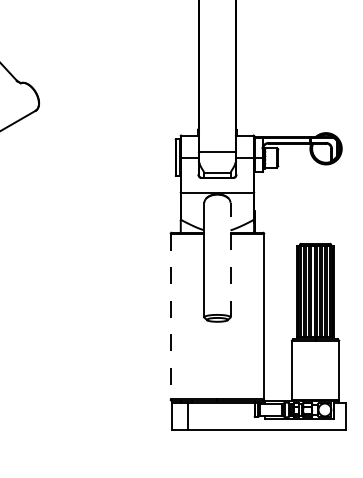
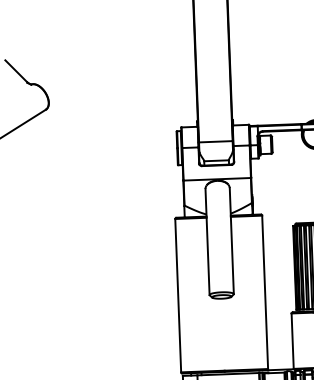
line: (230, 259) -> (231, 240), dashed -> solid
line: (170, 316) -> (178, 295), dashed -> solid

